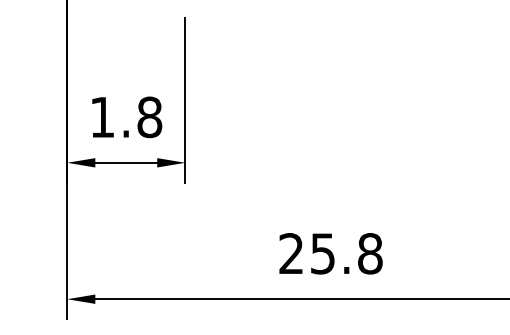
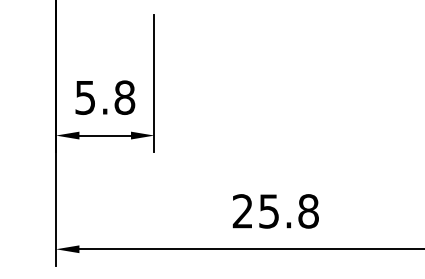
text: (101, 117) -> (84, 97), 1.8 -> 5.8

